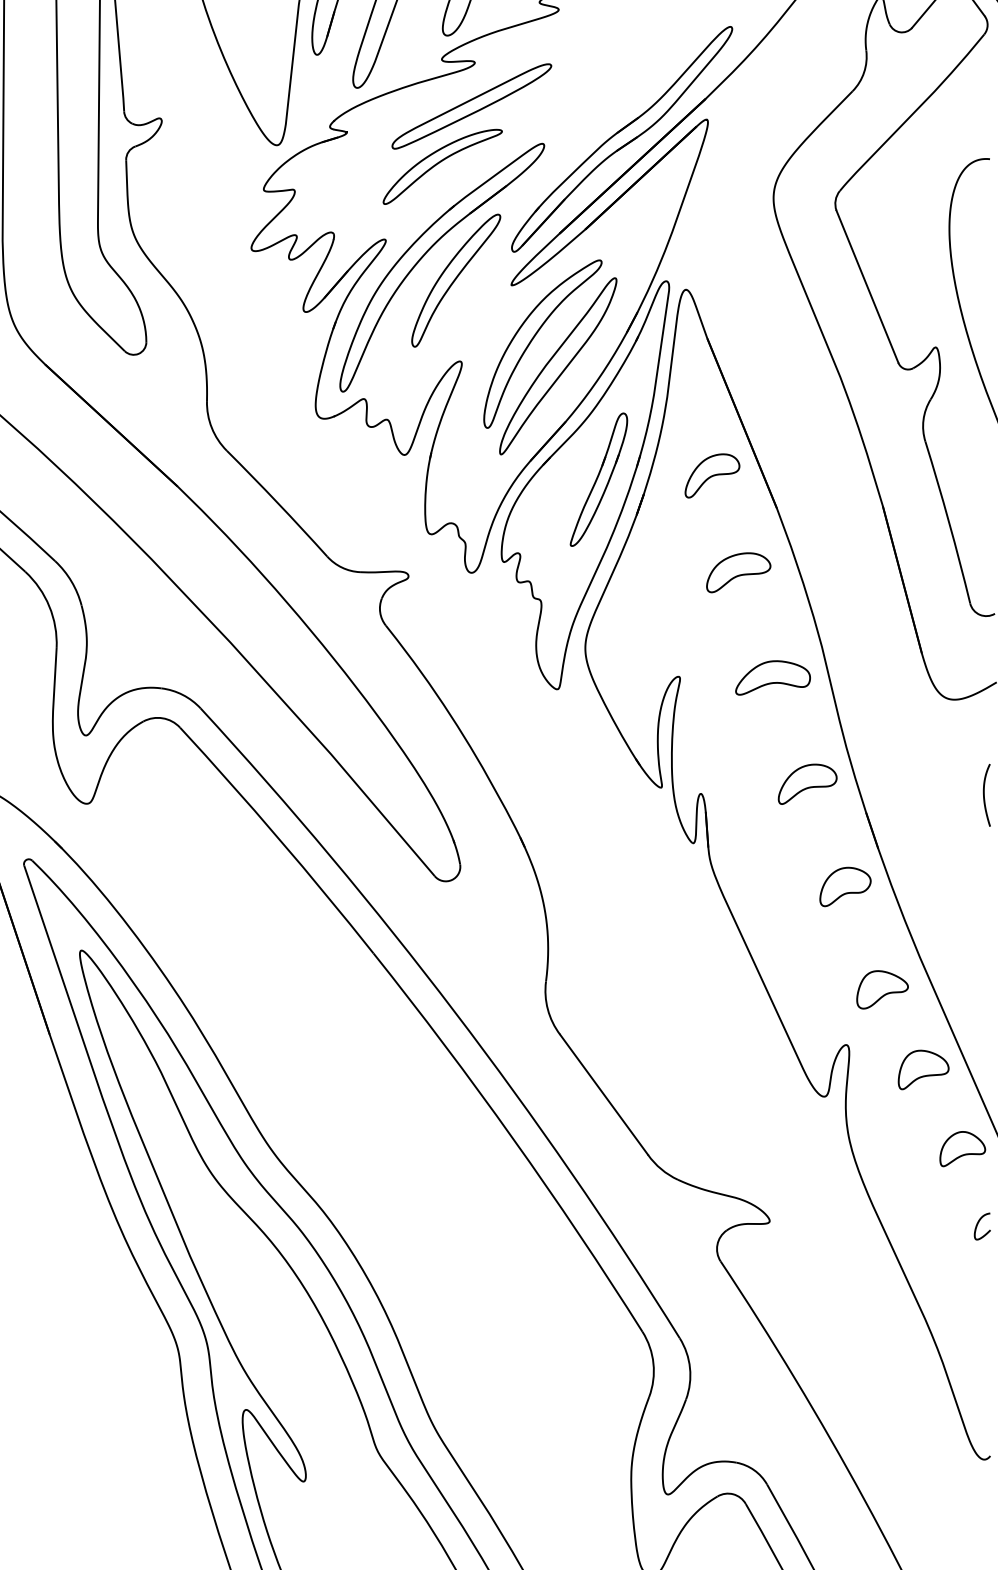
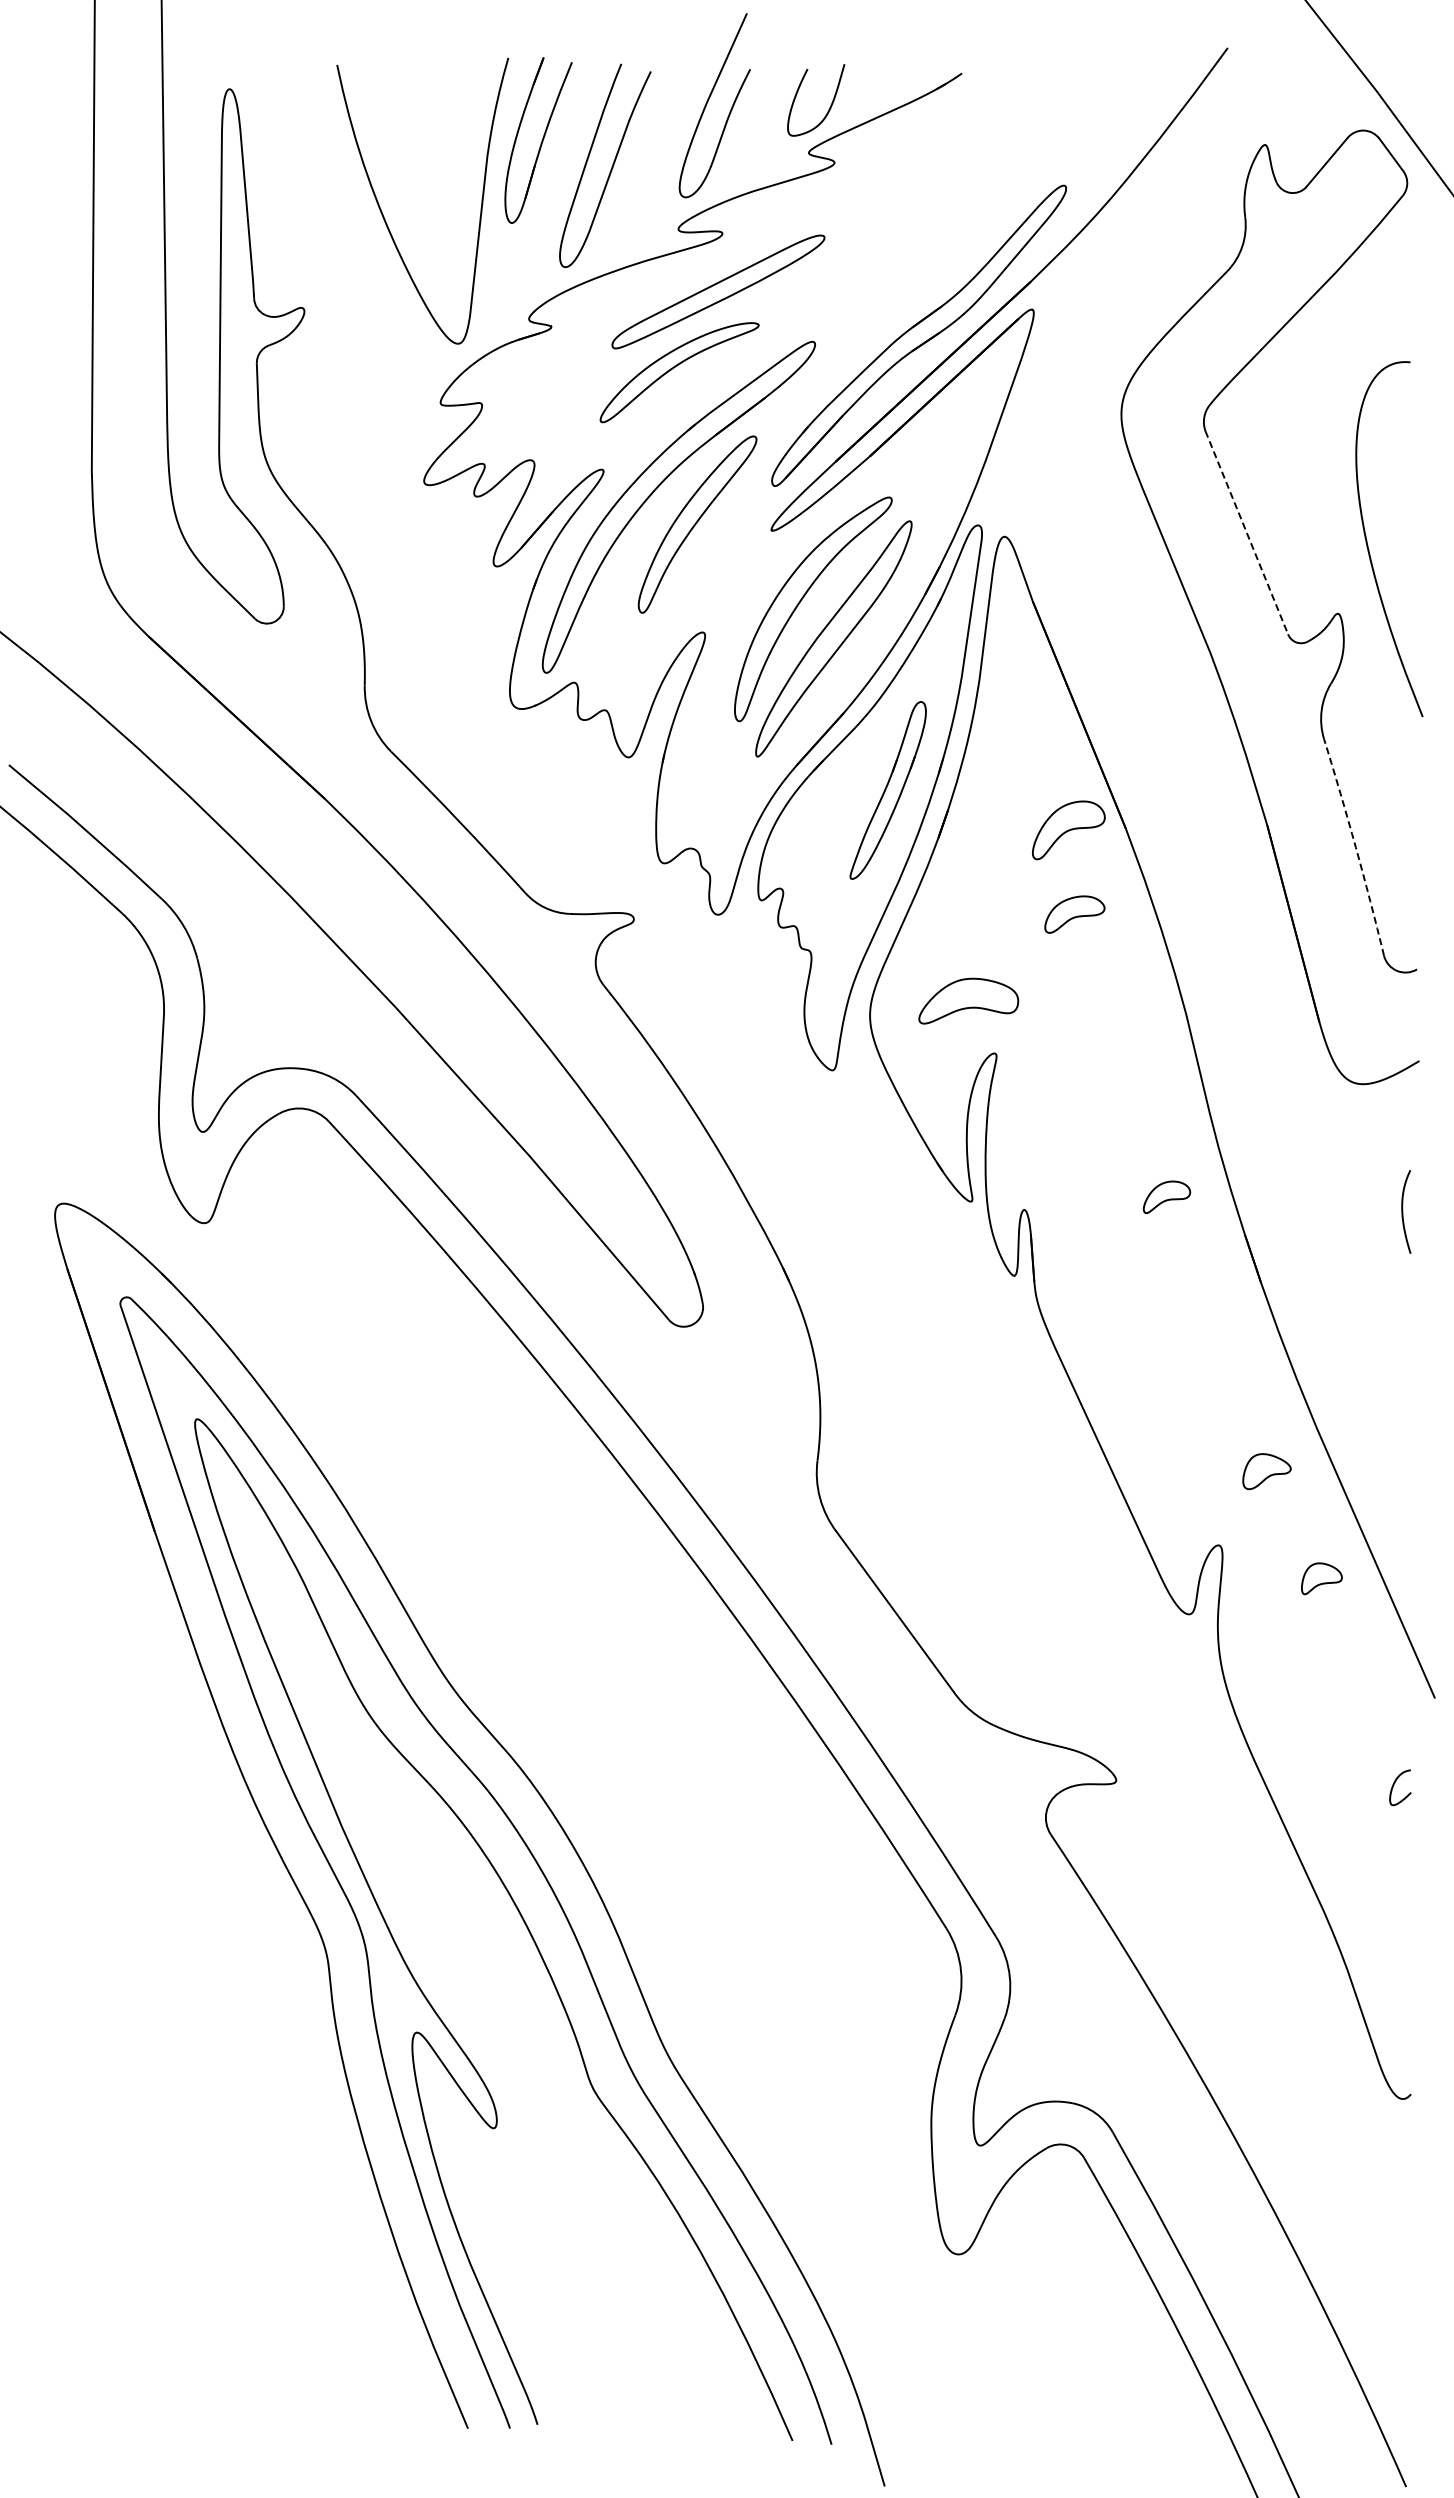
line: (867, 286) -> (1246, 532), solid -> dashed
part: (712, 476) -> (1068, 830), moved
arc: (948, 522) -> (1355, 847), solid -> dashed
part: (738, 572) -> (1074, 914), size x0.7
part: (772, 677) -> (968, 1000), moved
part: (807, 784) -> (1166, 1197), size x0.6
part: (845, 886) -> (1217, 1333), removed
part: (882, 989) -> (1266, 1471), size x0.7
part: (923, 1069) -> (1321, 1578), size x0.6
part: (962, 1149) -> (1373, 1684), removed

